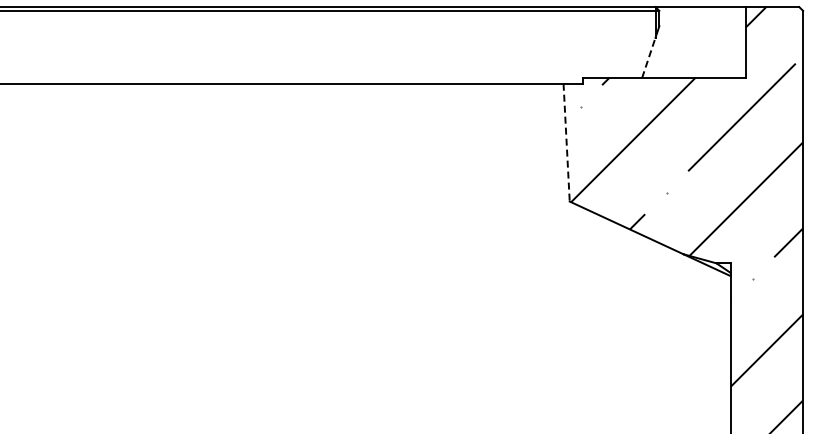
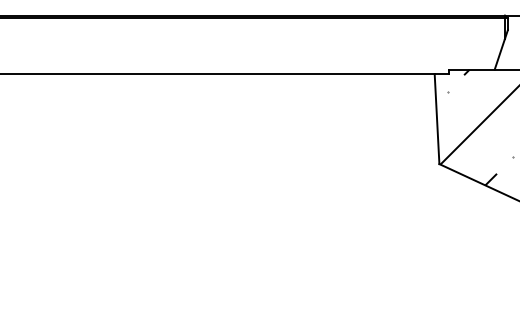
line: (648, 57) -> (499, 54), dashed -> solid
line: (566, 143) -> (436, 119), dashed -> solid

